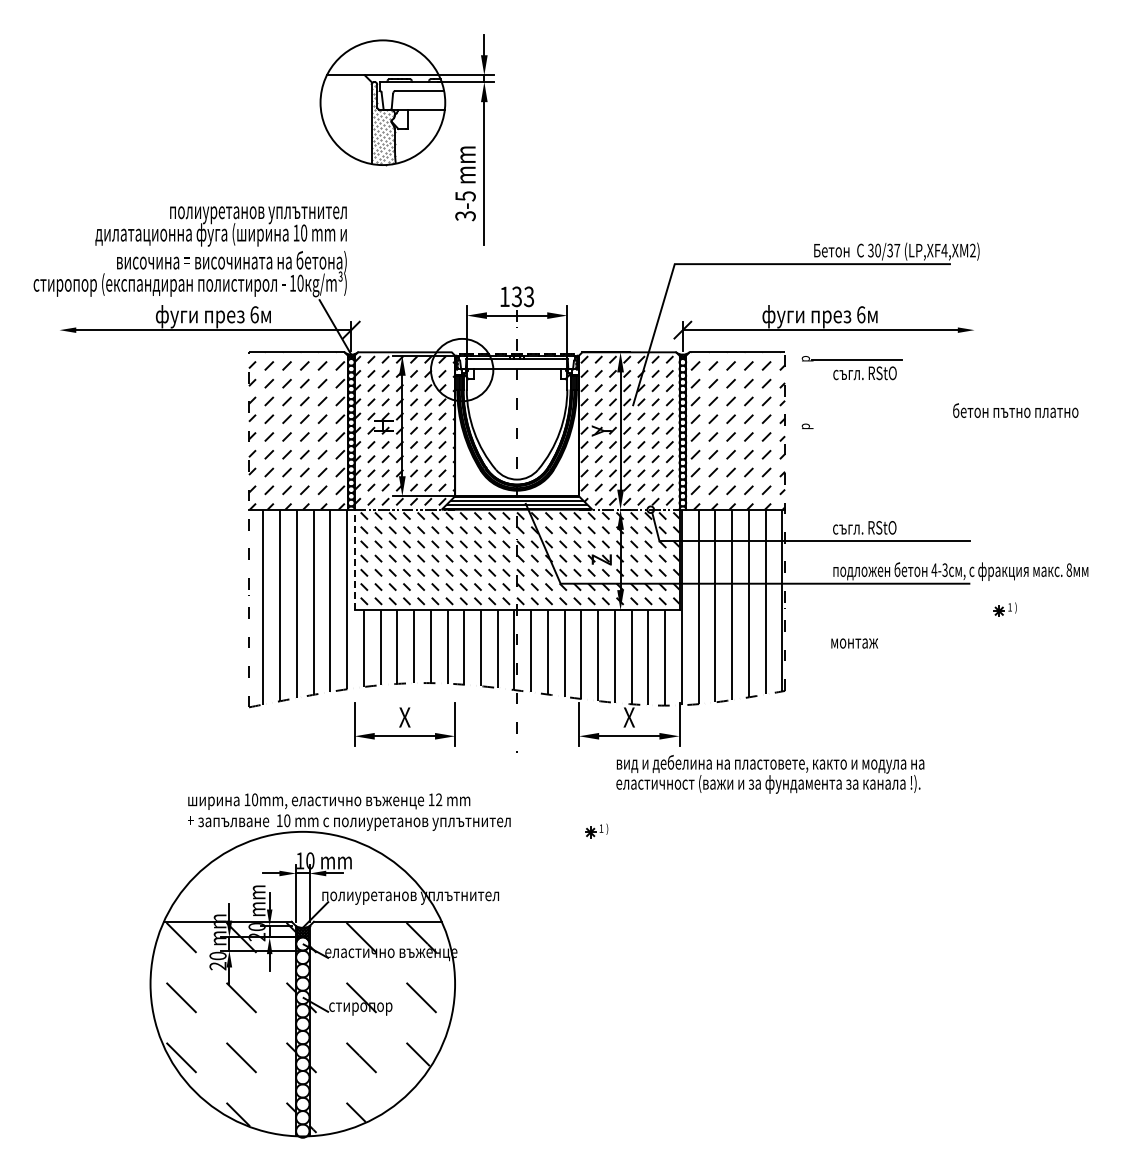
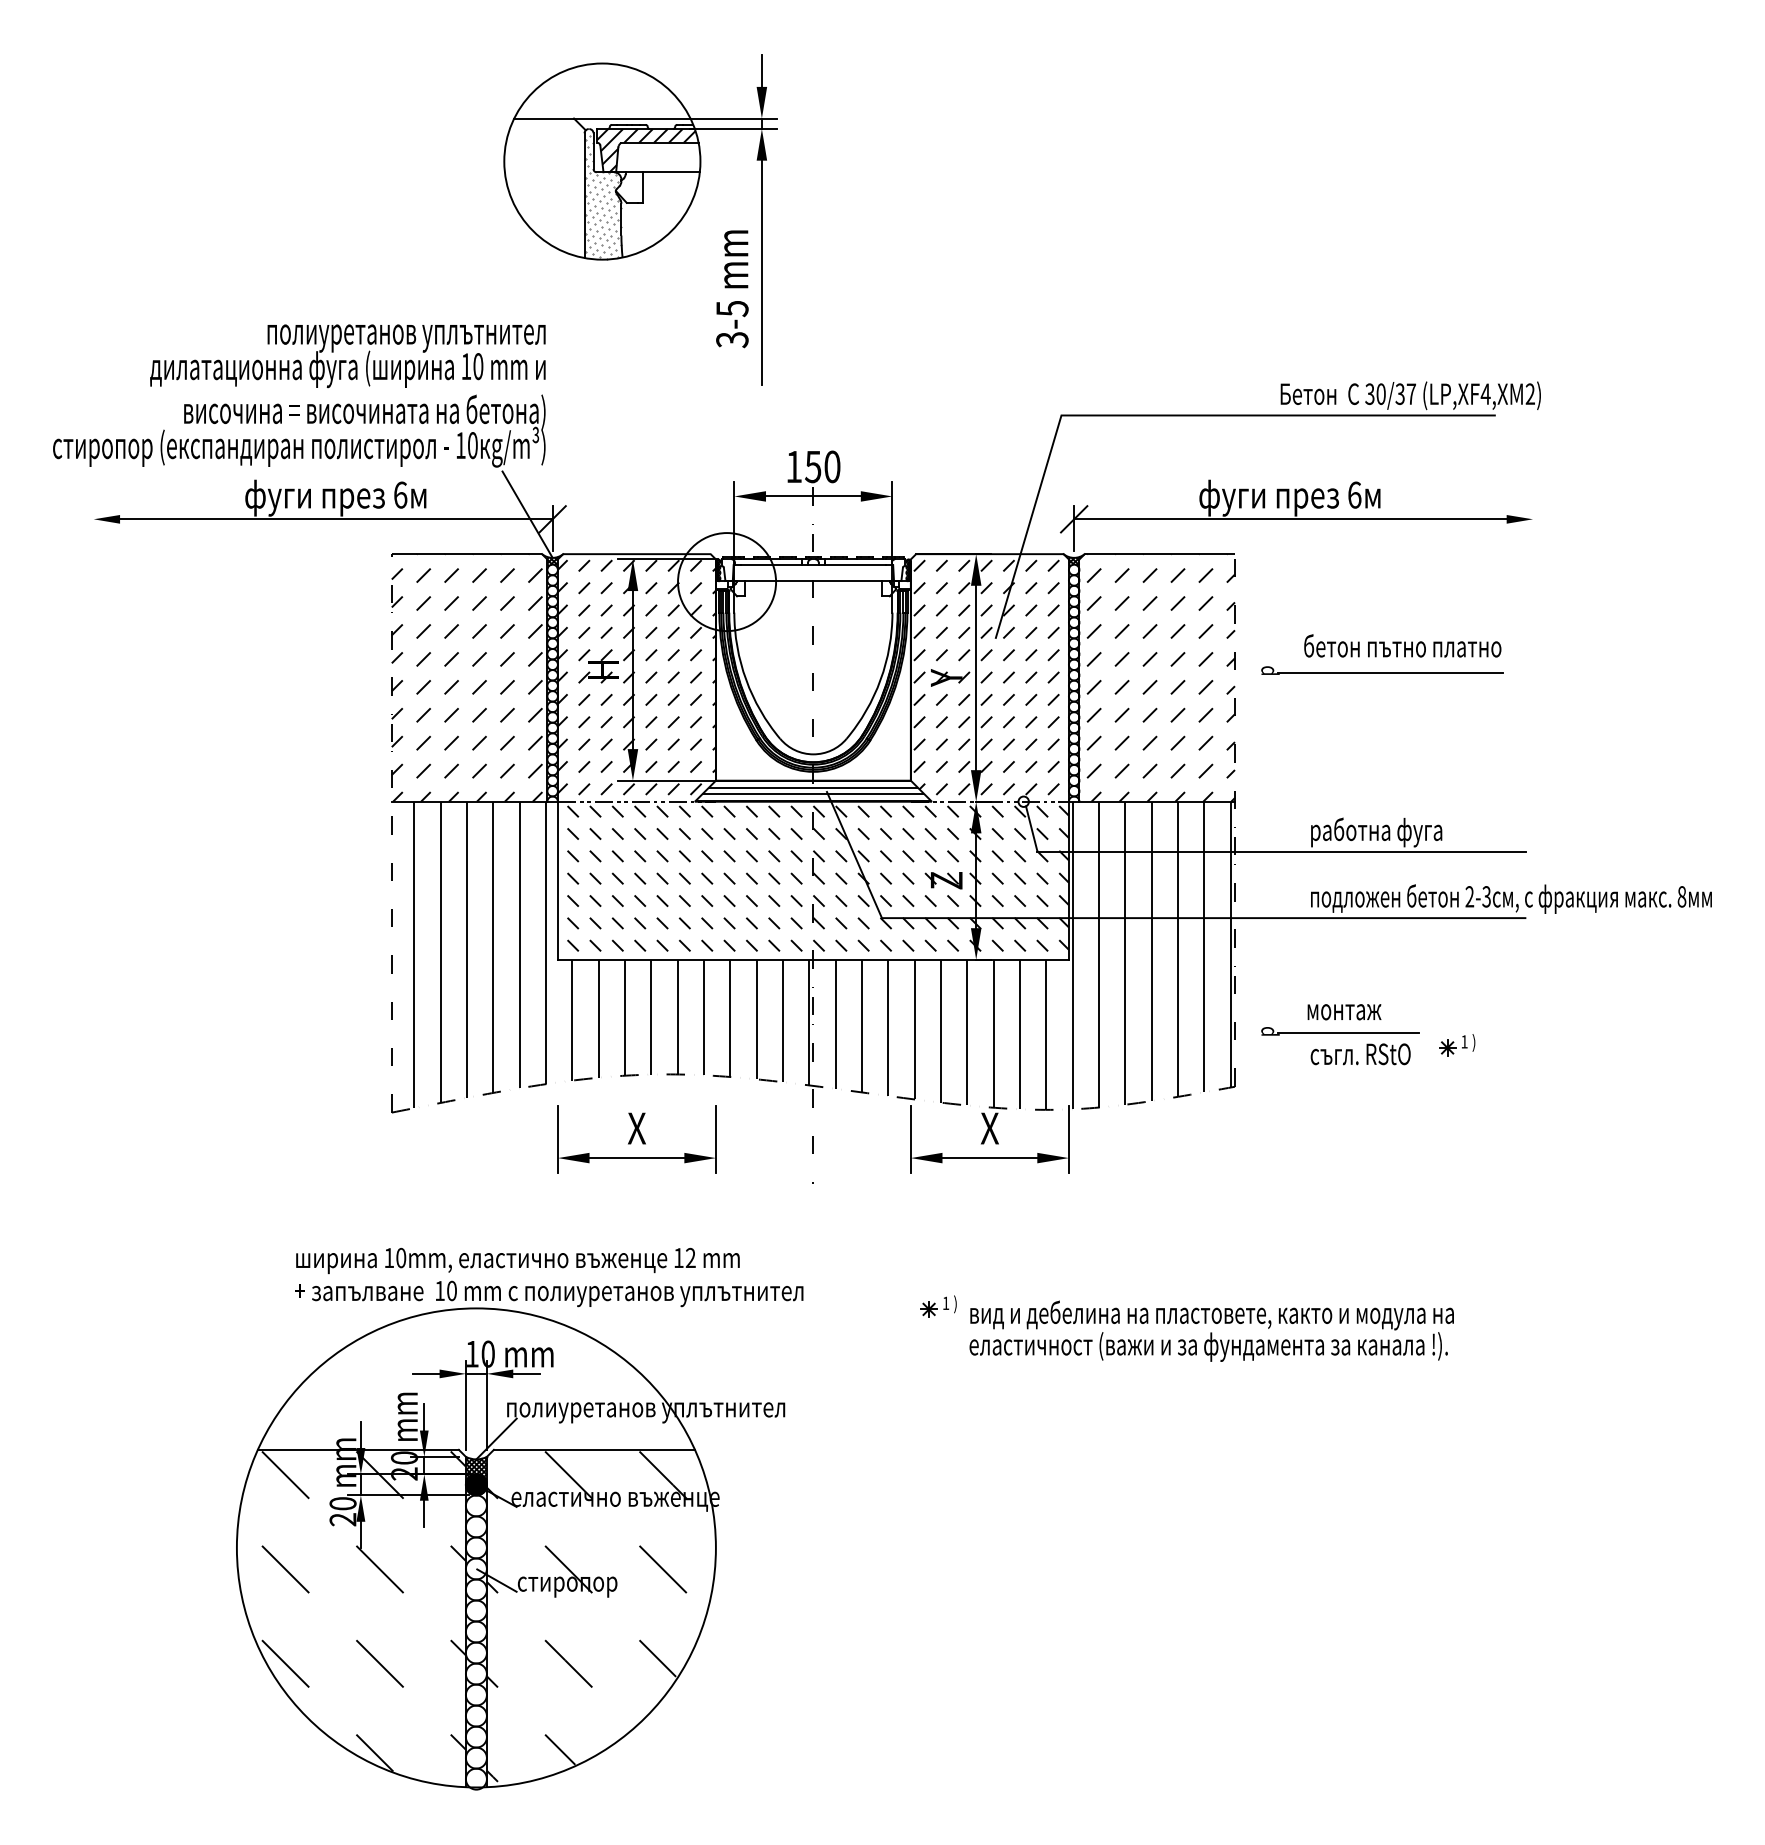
hatch: (410, 95) -> (645, 150), added
text: (523, 296) -> (823, 466), 133 -> 150
part: (851, 368) -> (1339, 1046), moved
text: (1015, 410) -> (1402, 645), moved
line: (883, 427) -> (1389, 672), added
text: (874, 528) -> (1375, 831), съгл. RStO -> работна фуга
line: (354, 559) -> (557, 880), dashed -> solid
text: (934, 569) -> (1469, 895), 4-3 -> 2-3
part: (1004, 609) -> (1455, 1045), moved
text: (770, 774) -> (1212, 1331), moved
hatch: (302, 943) -> (475, 1484), added

